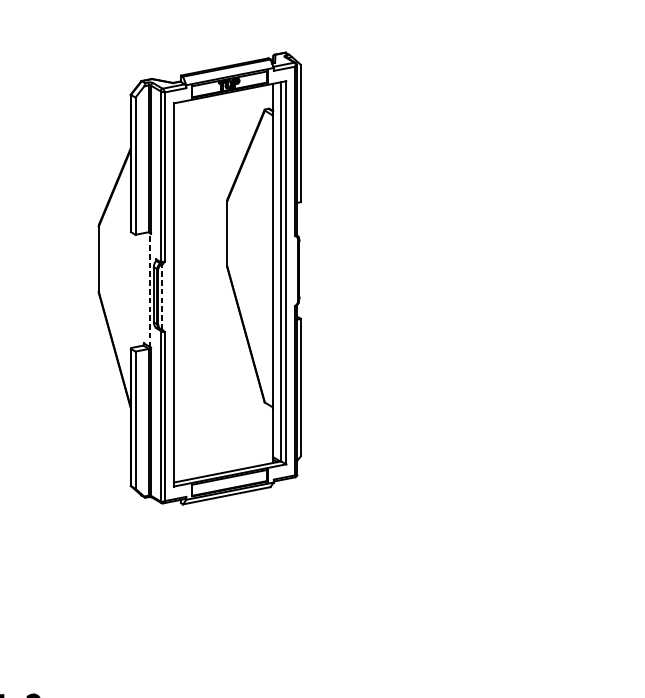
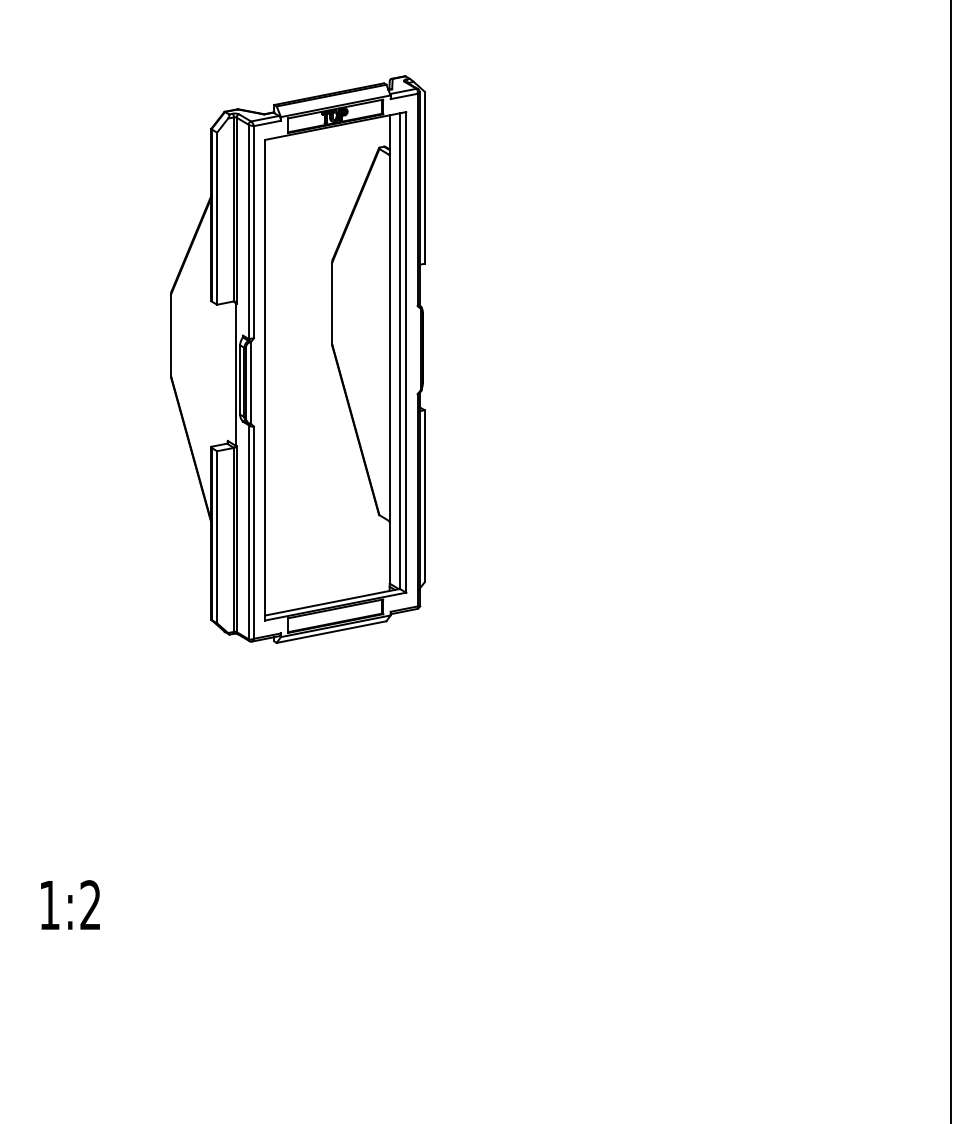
line: (150, 289) -> (235, 373), dashed -> solid
line: (162, 296) -> (250, 382), dashed -> solid

